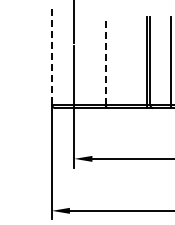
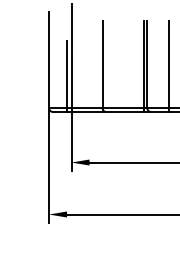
line: (52, 56) -> (49, 60), dashed -> solid
line: (105, 60) -> (102, 64), dashed -> solid
line: (70, 72) -> (67, 76), added

